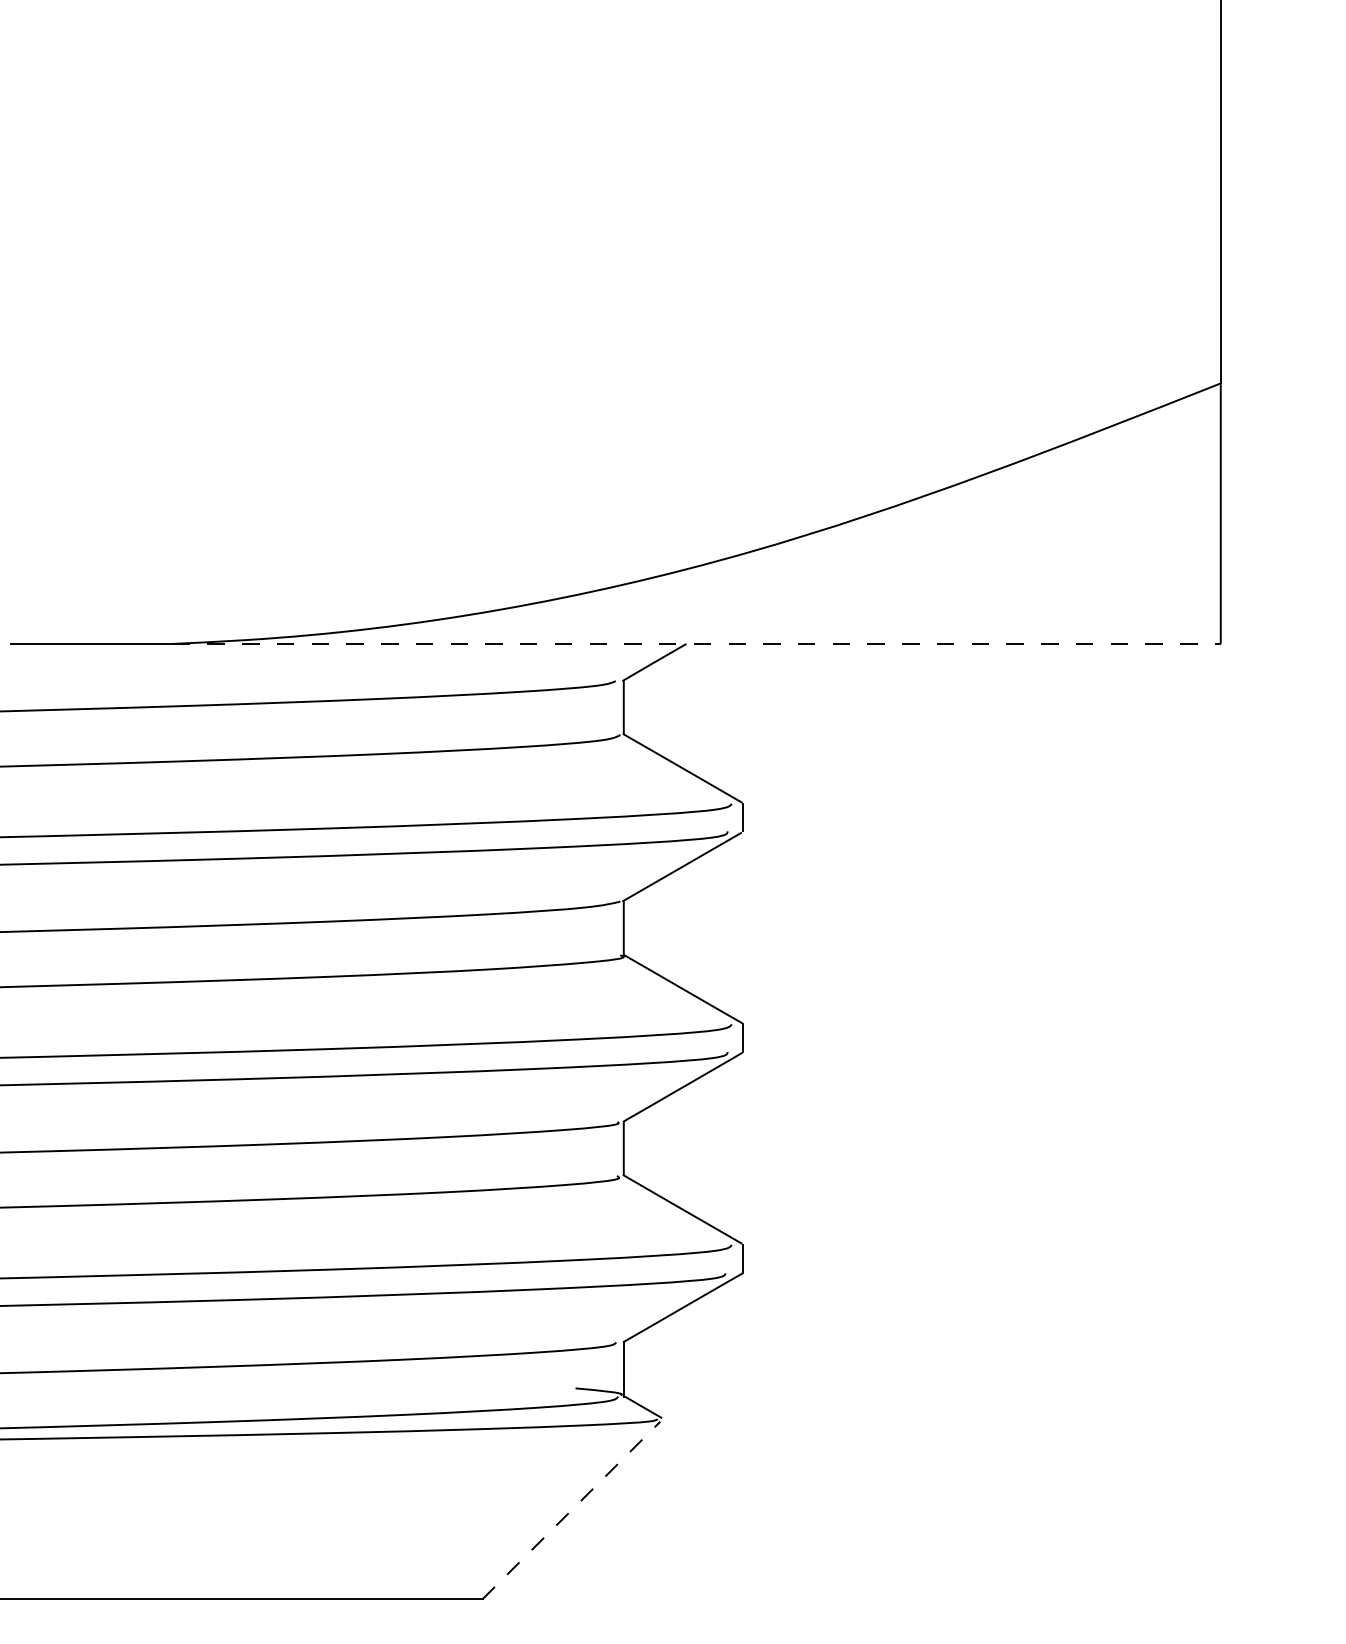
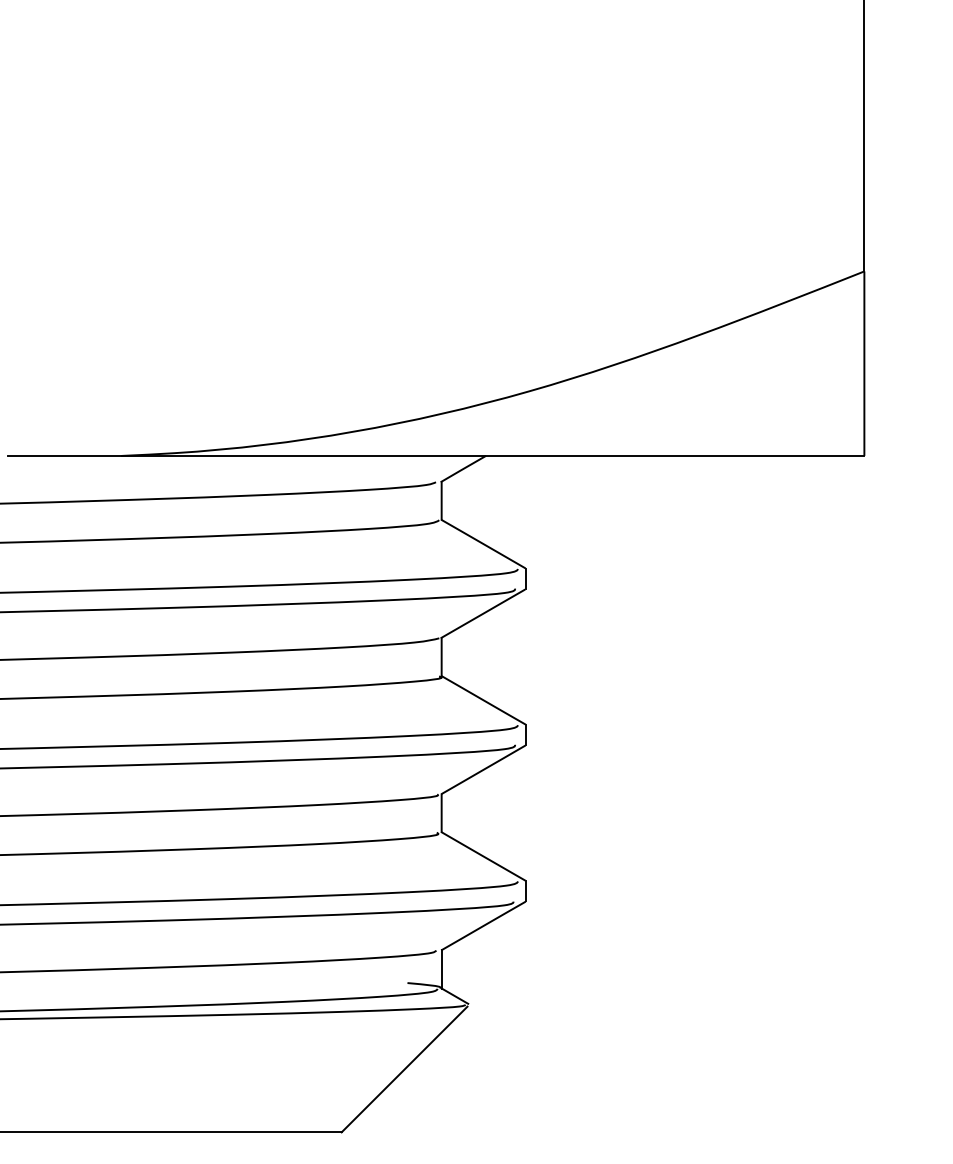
line: (697, 643) -> (493, 455), dashed -> solid
line: (571, 1510) -> (404, 1069), dashed -> solid

